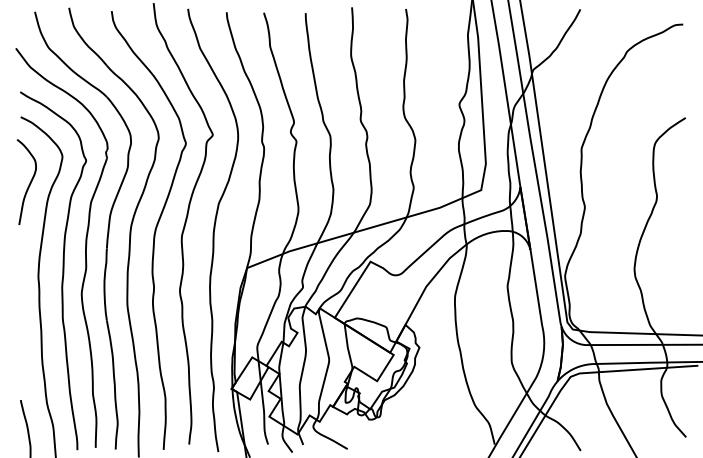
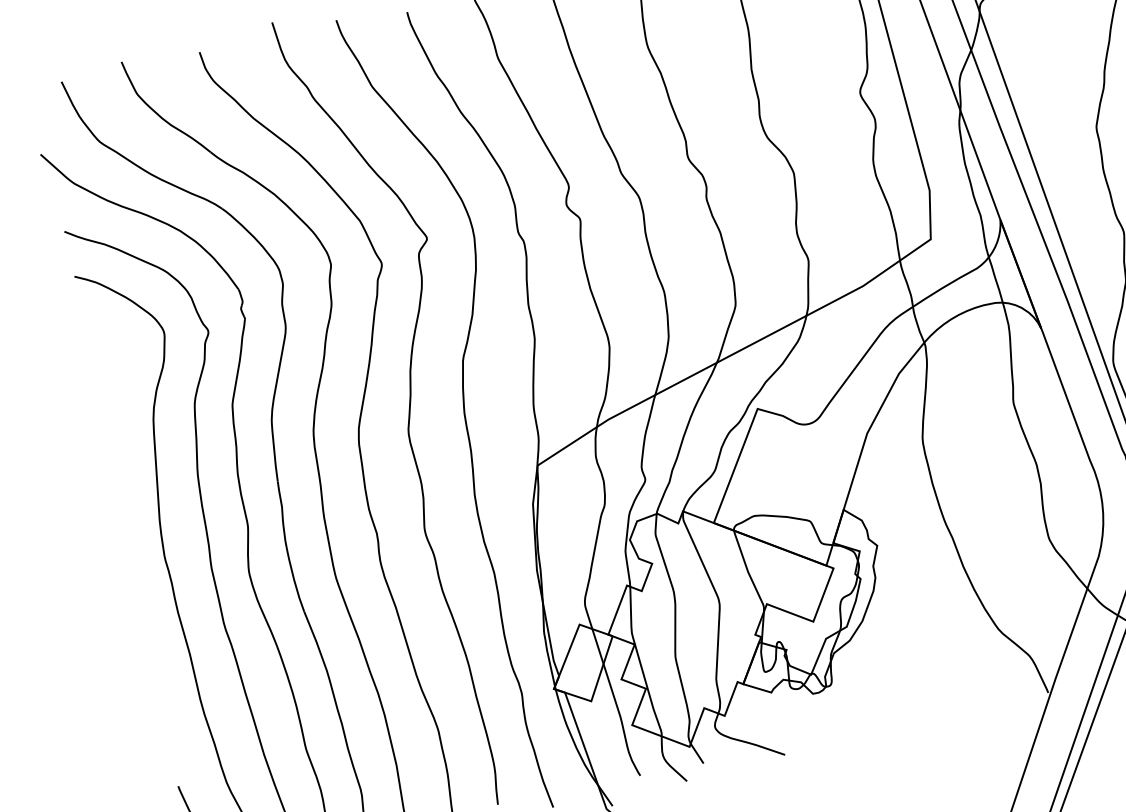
curve: (29, 182) -> (114, 391), removed

